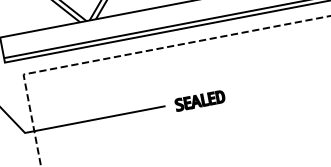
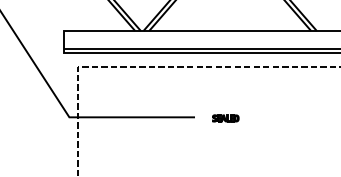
part: (199, 100) -> (225, 118), size x0.6

